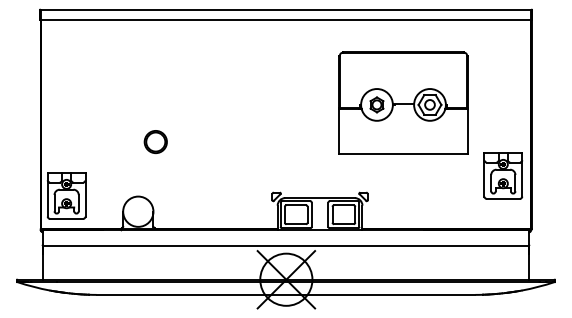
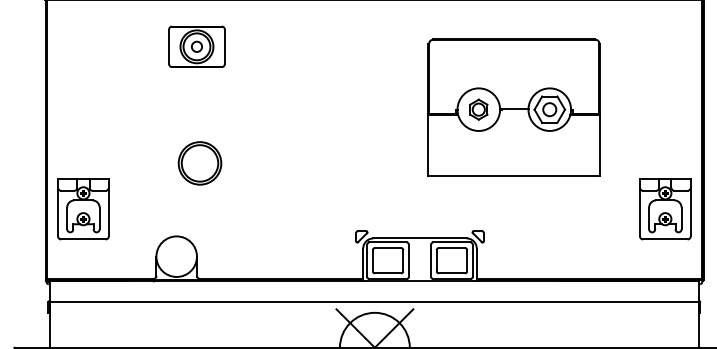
part: (153, 54) -> (197, 46), added
part: (403, 102) -> (514, 106), moved
part: (155, 141) -> (199, 162), size x1.43
part: (66, 195) -> (83, 208), moved

